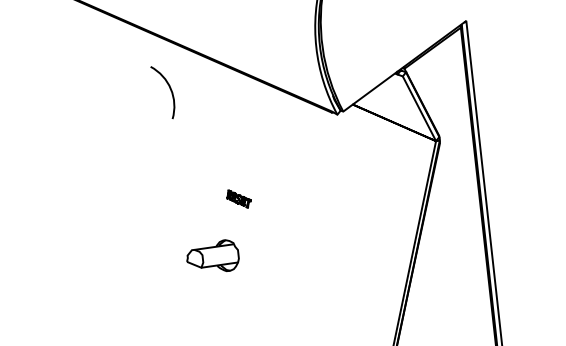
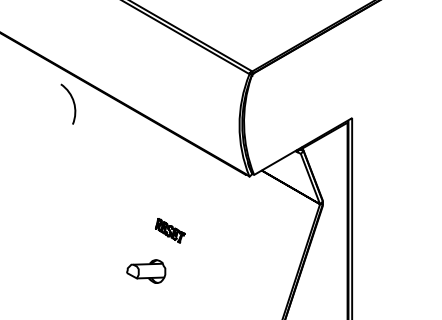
arc: (168, 88) -> (72, 101), moved
part: (239, 198) -> (170, 230), size x1.67

